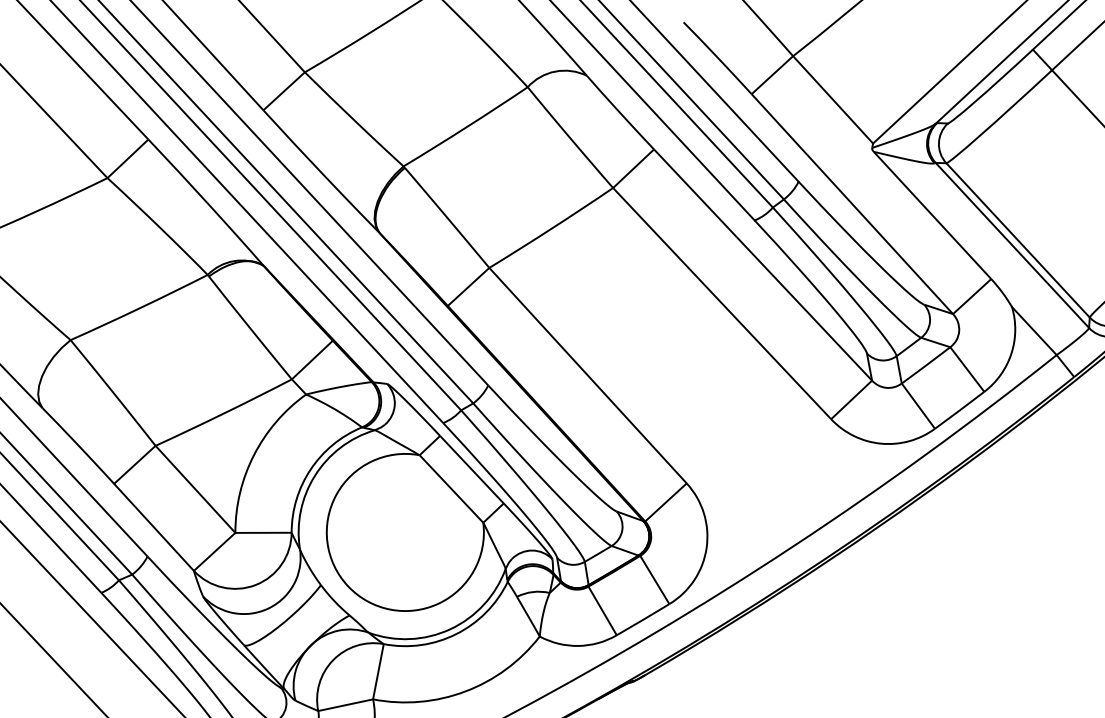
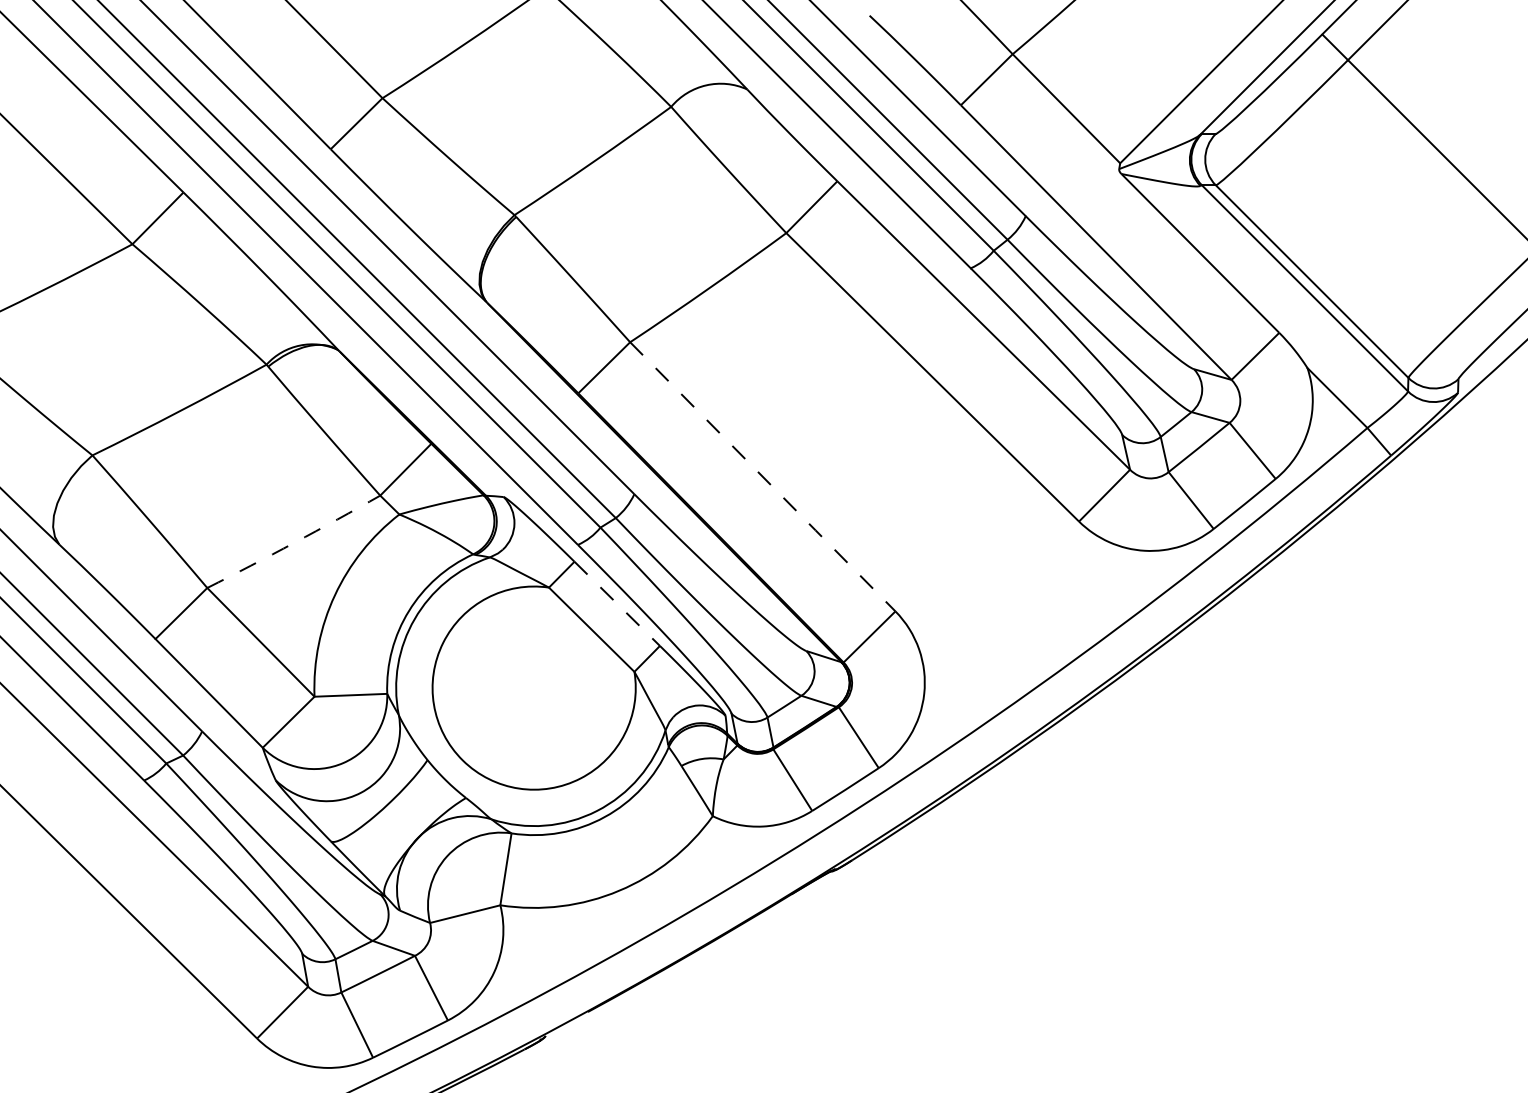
line: (588, 376) -> (763, 477), solid -> dashed
arc: (224, 413) -> (294, 542), solid -> dashed
line: (472, 470) -> (617, 604), solid -> dashed

